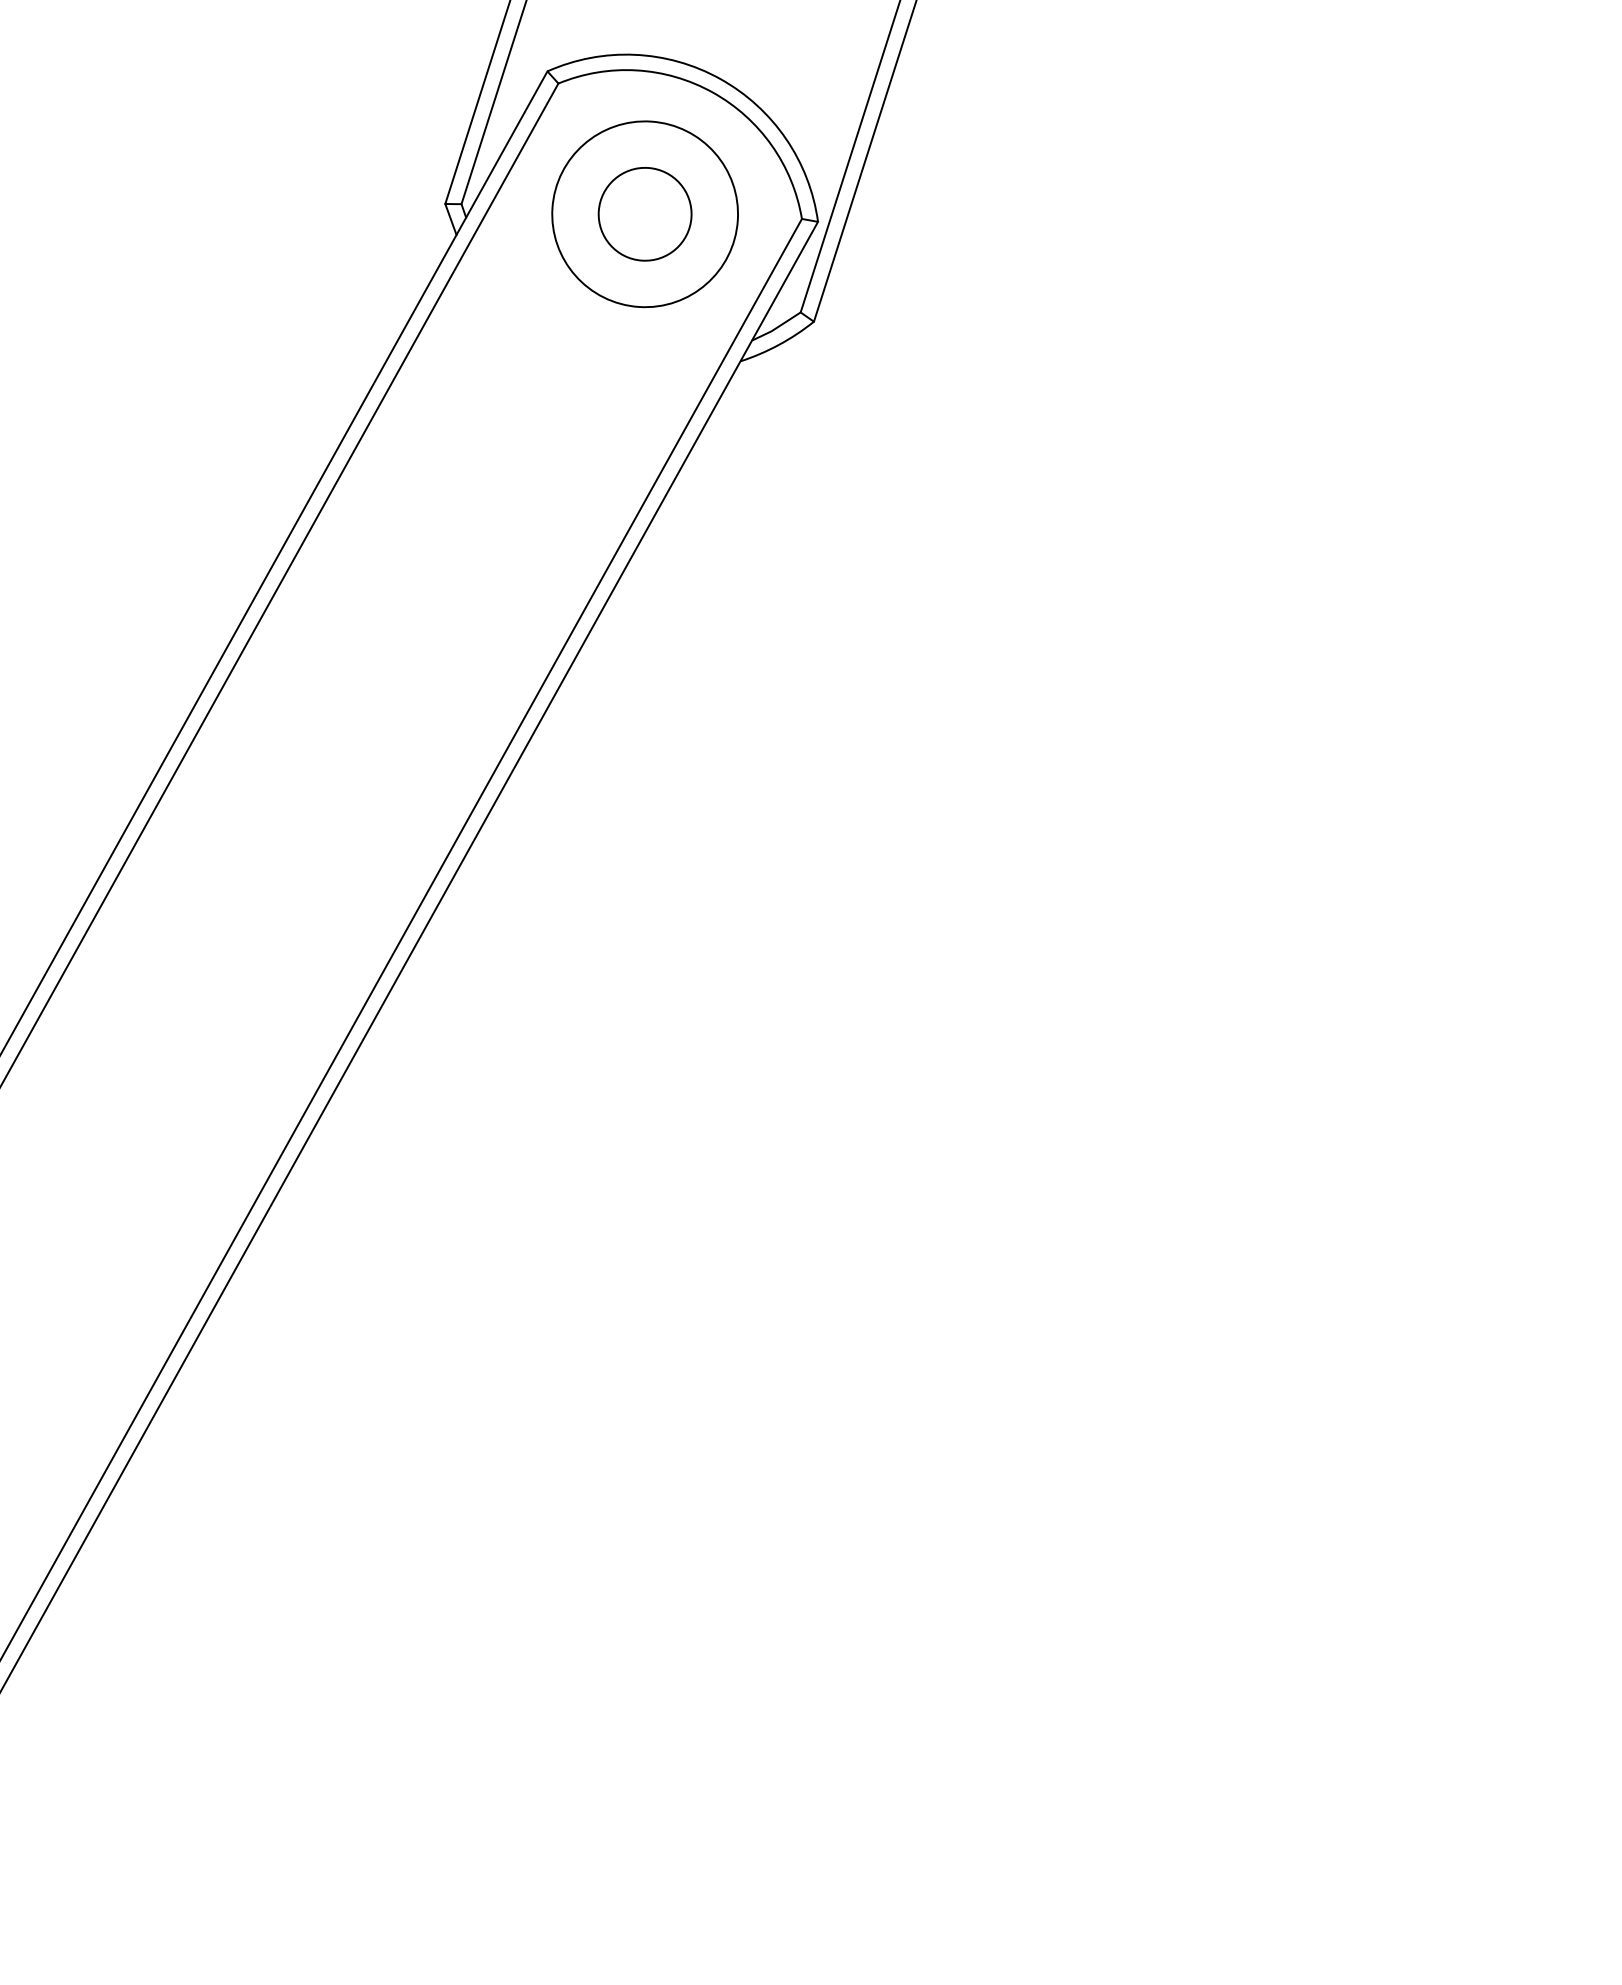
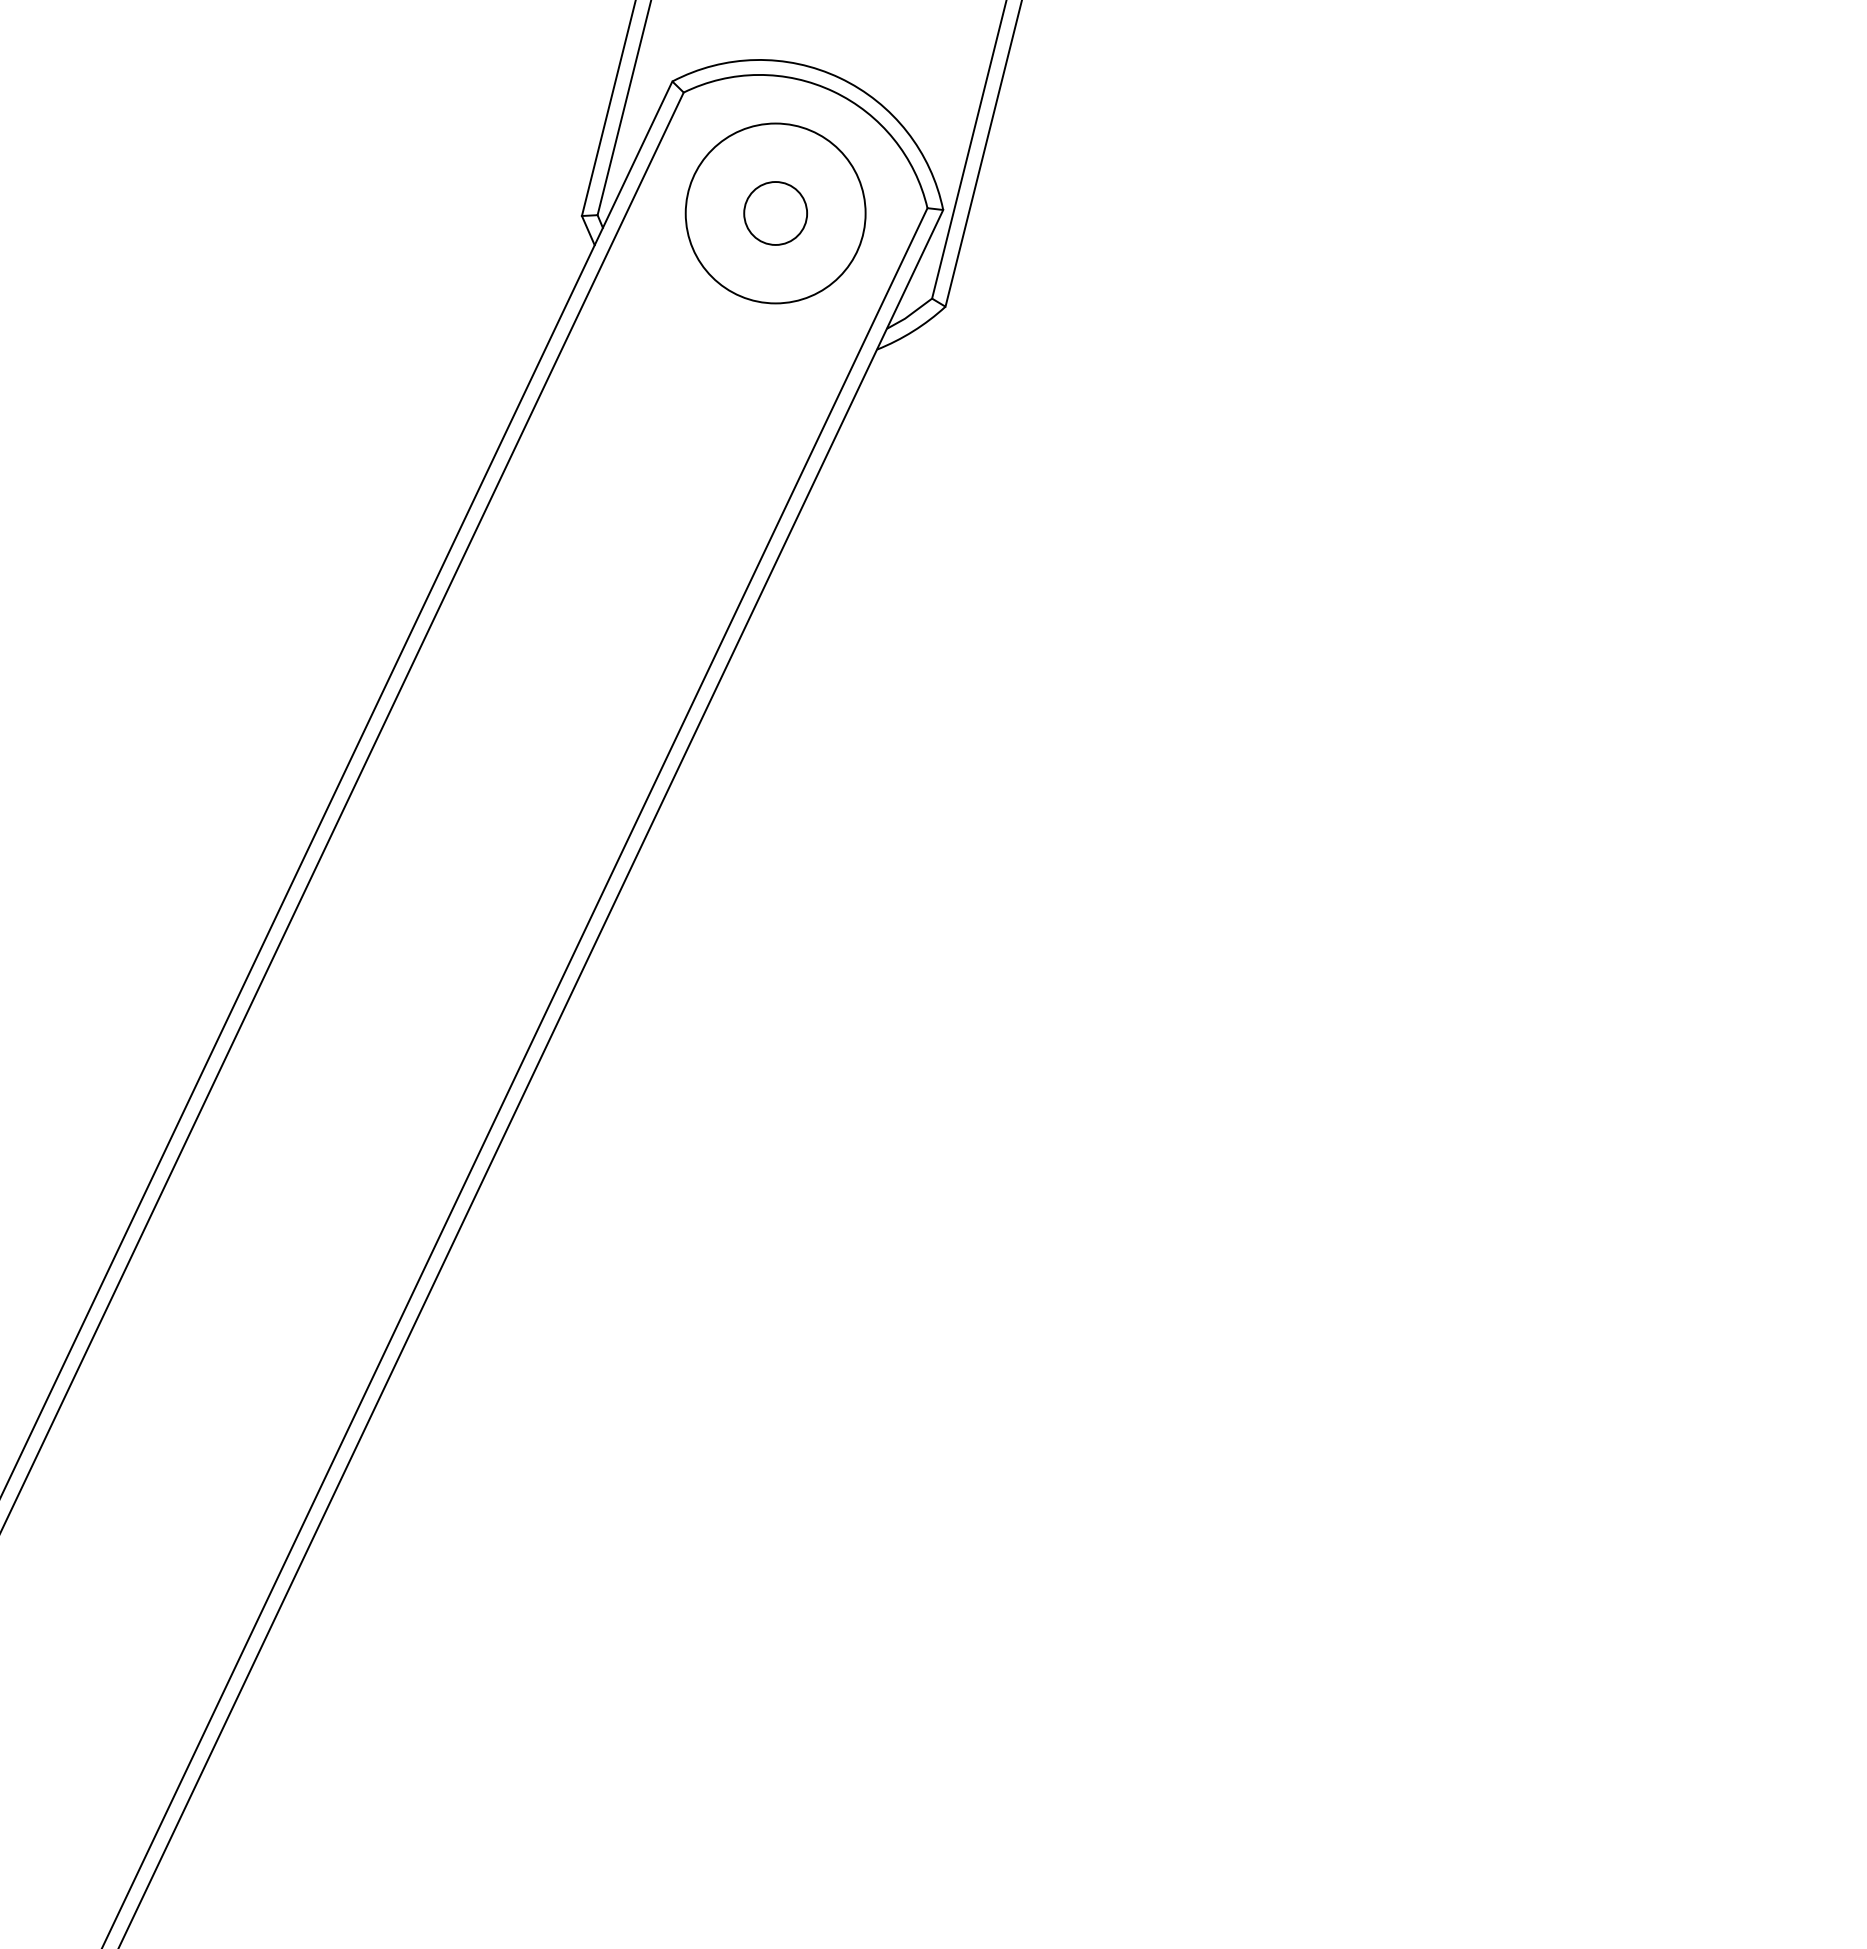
circle: (644, 214) -> (775, 213), size x0.7

